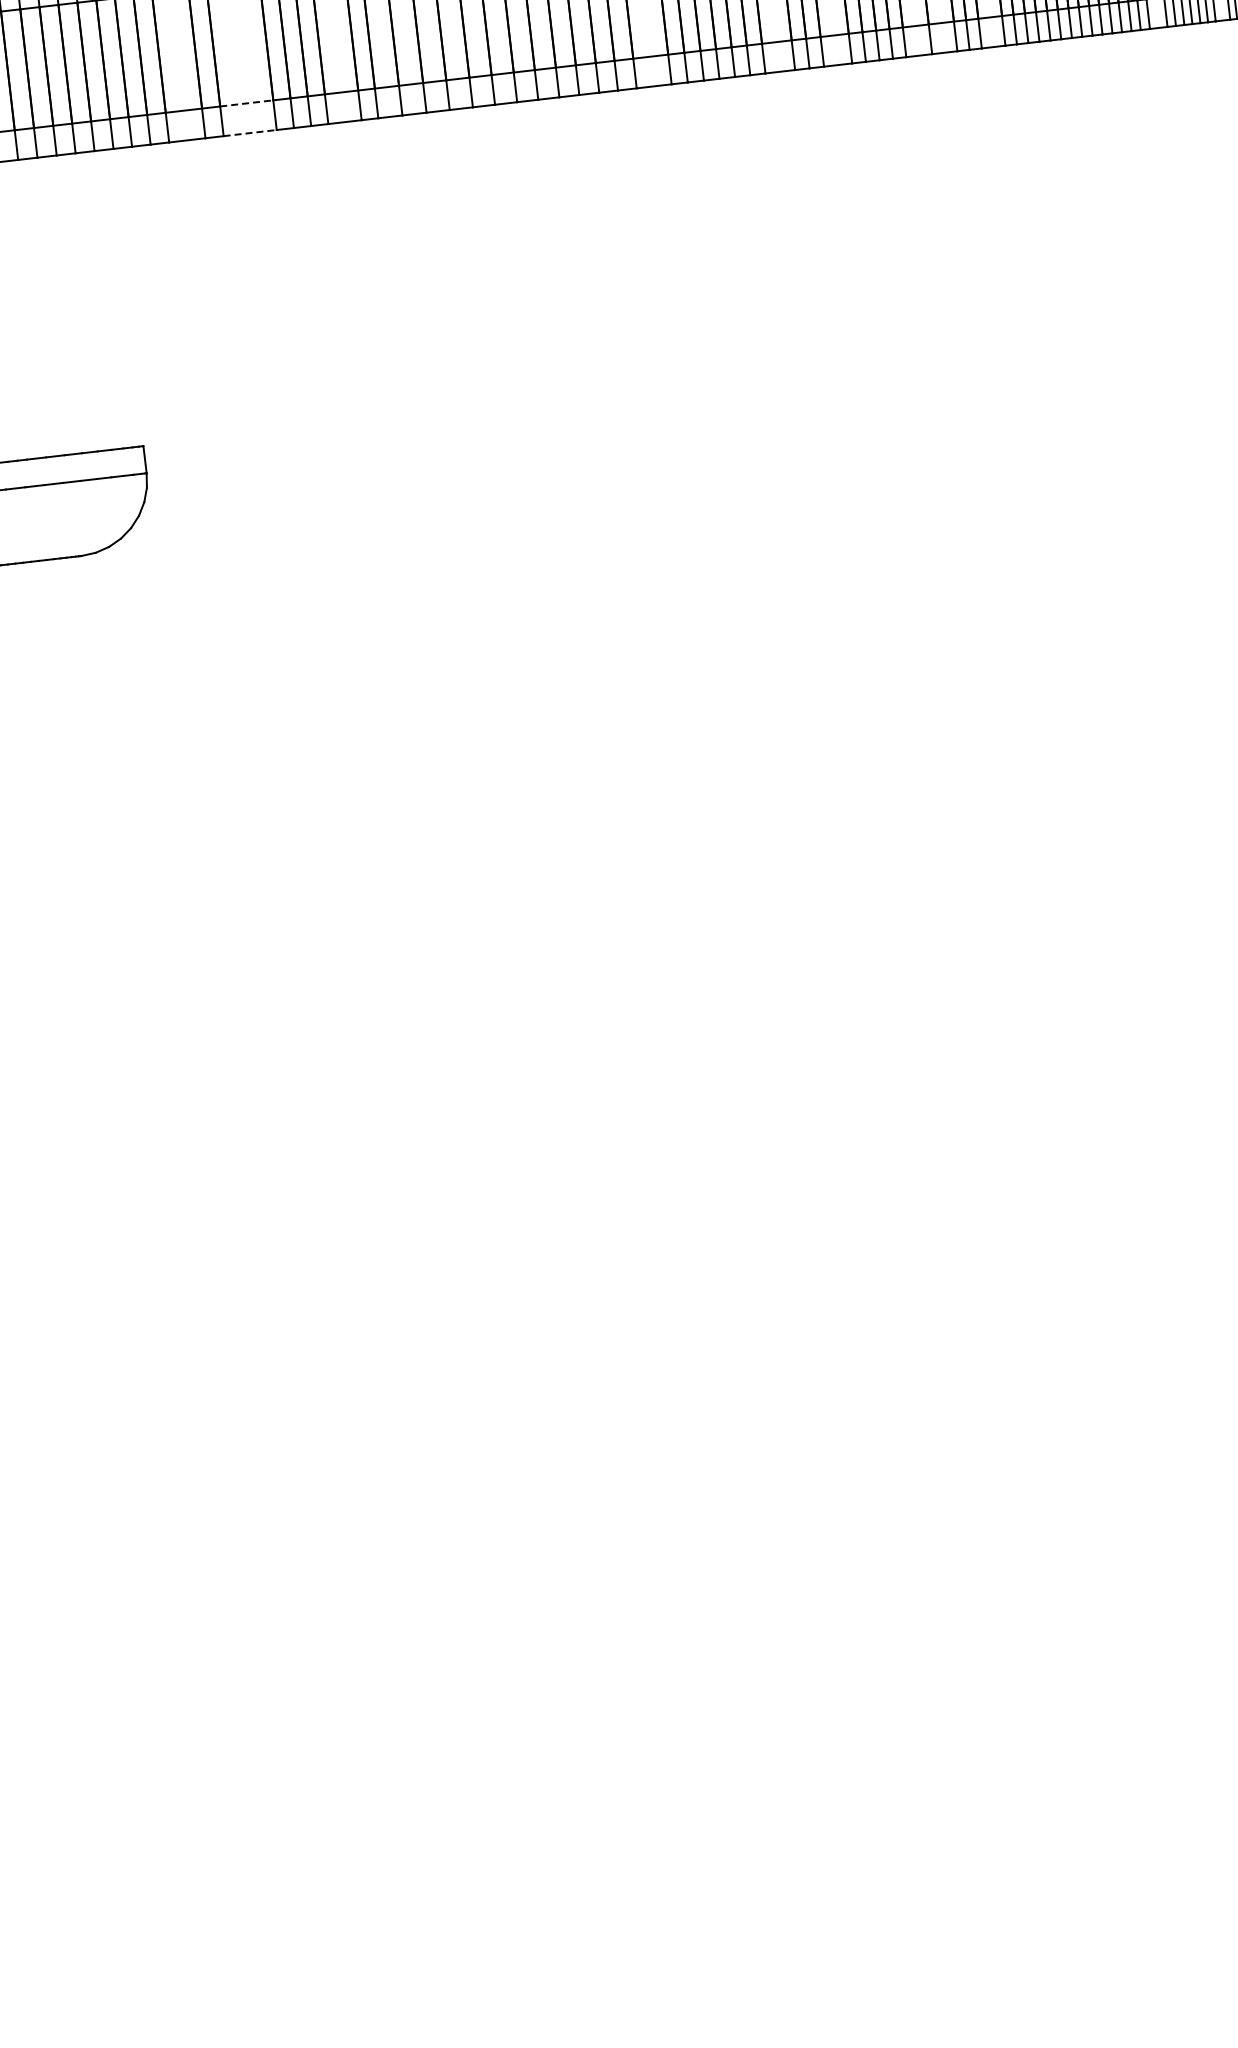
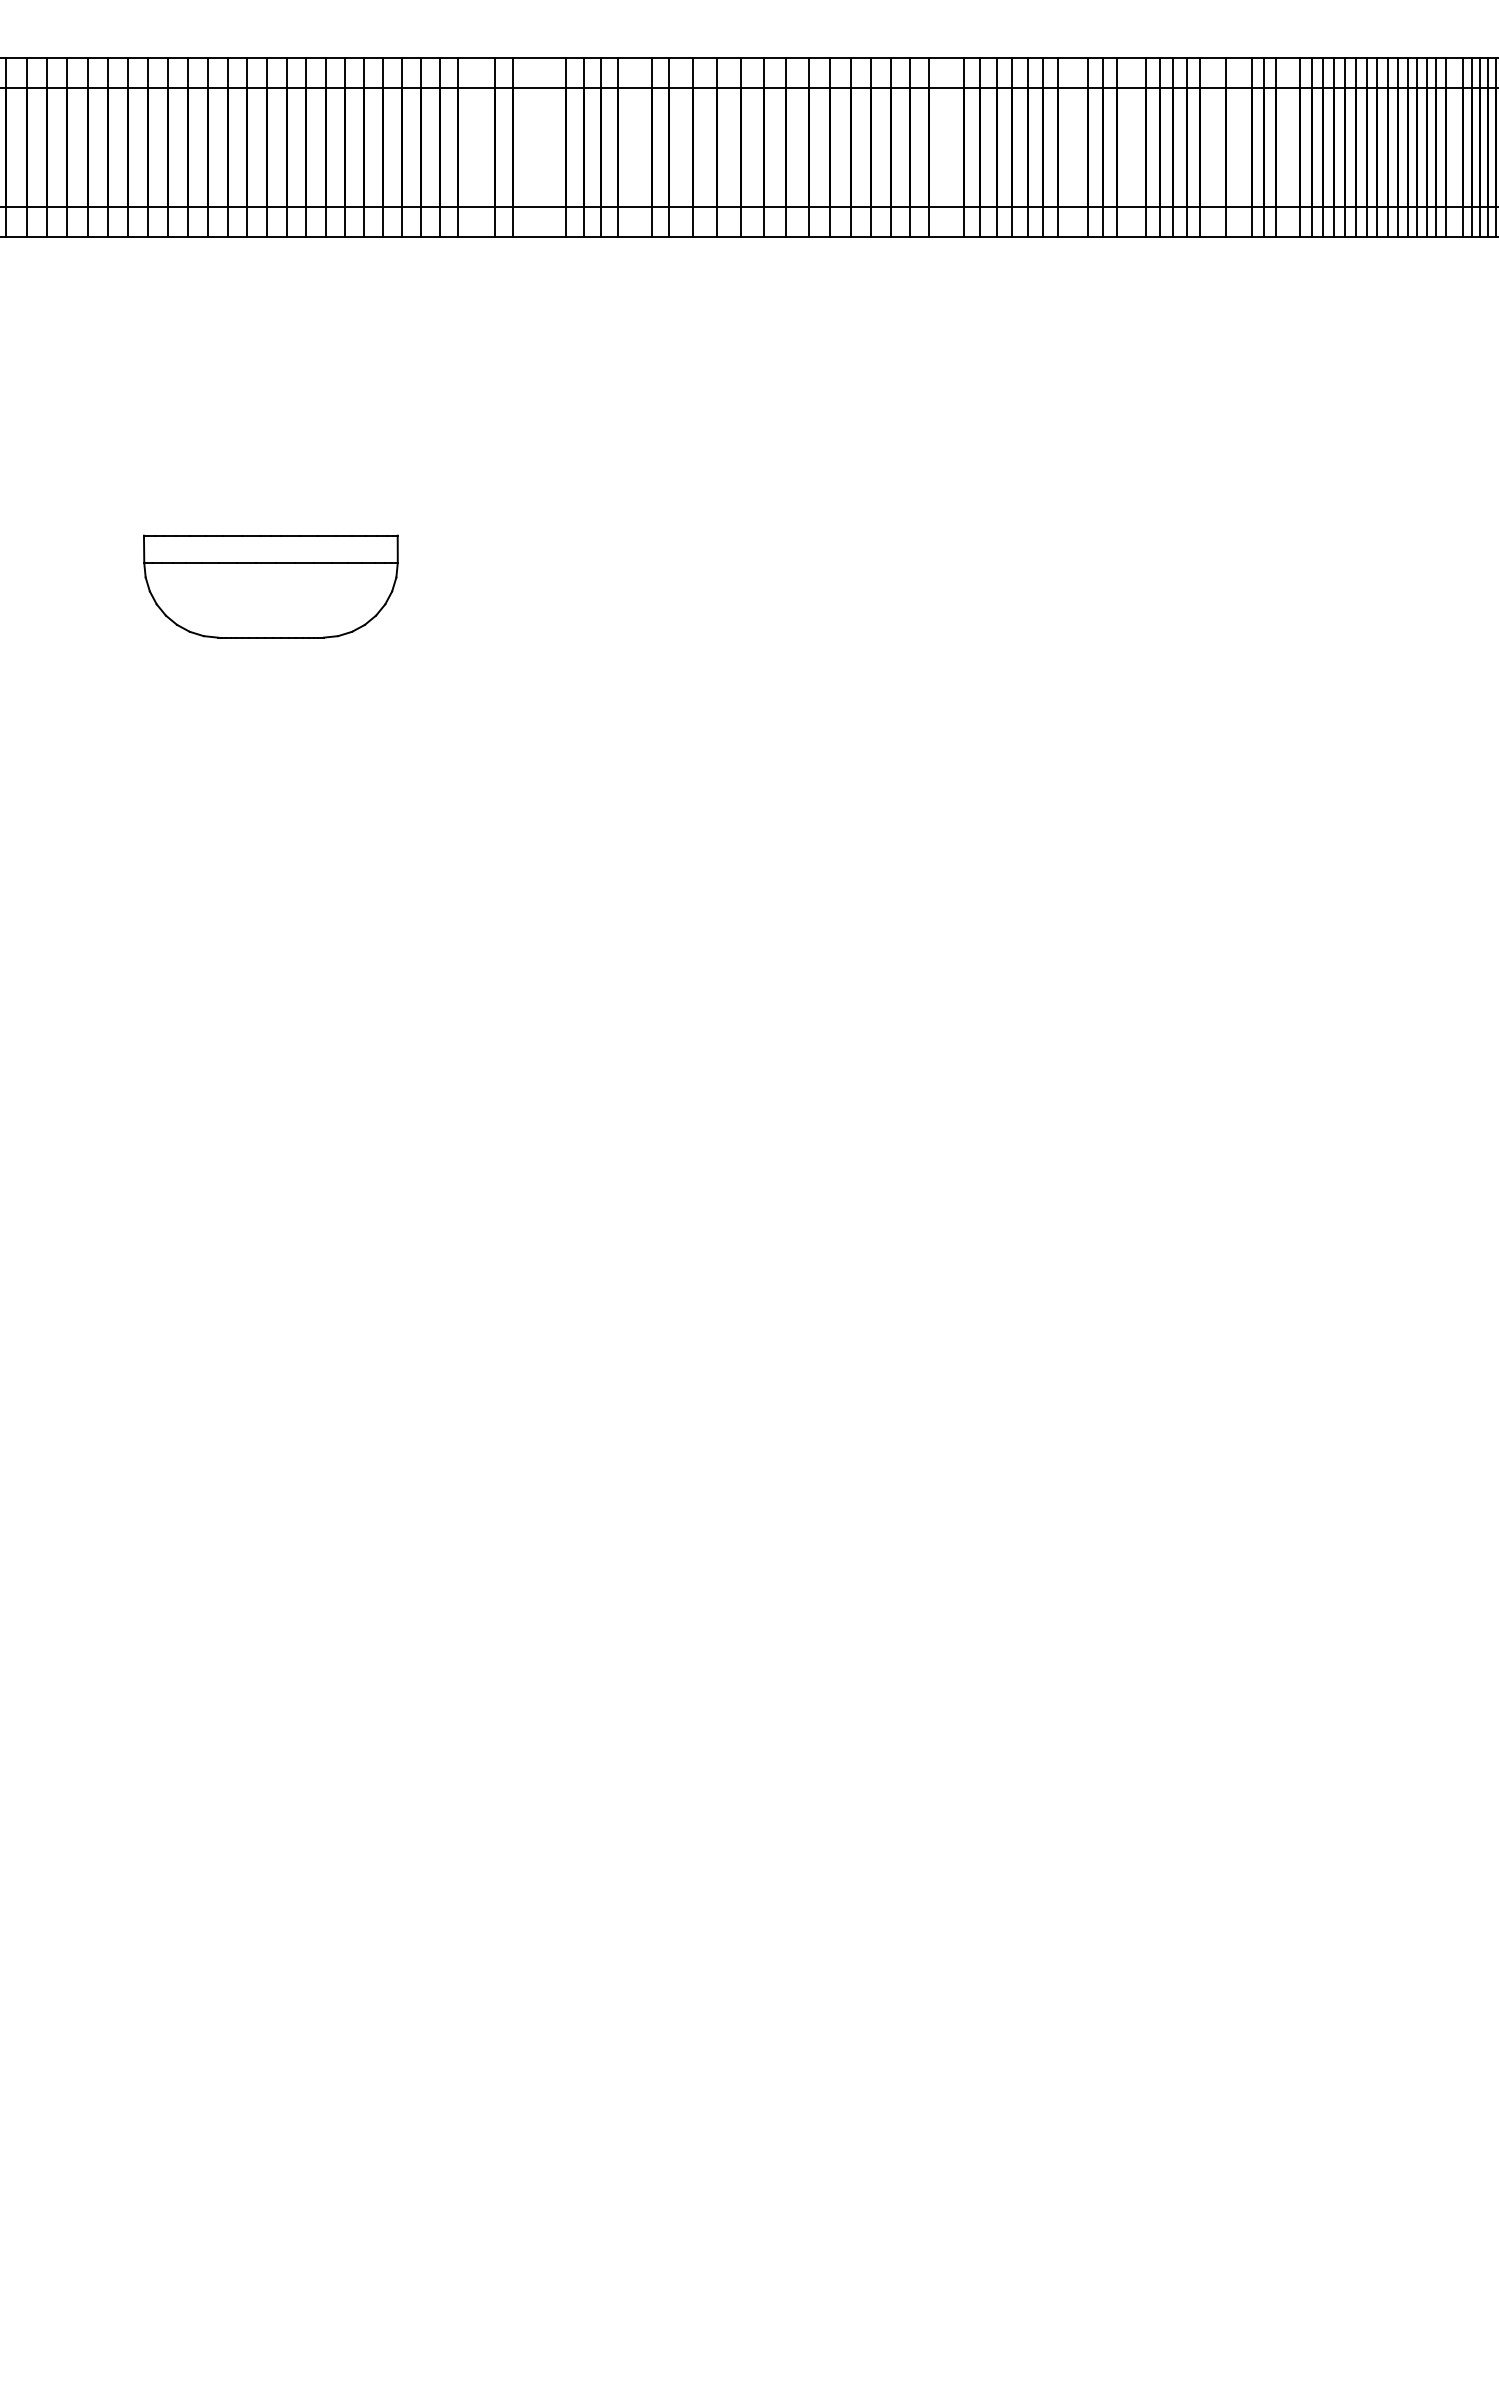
line: (246, 103) -> (539, 207), dashed -> solid
line: (249, 132) -> (539, 236), dashed -> solid

